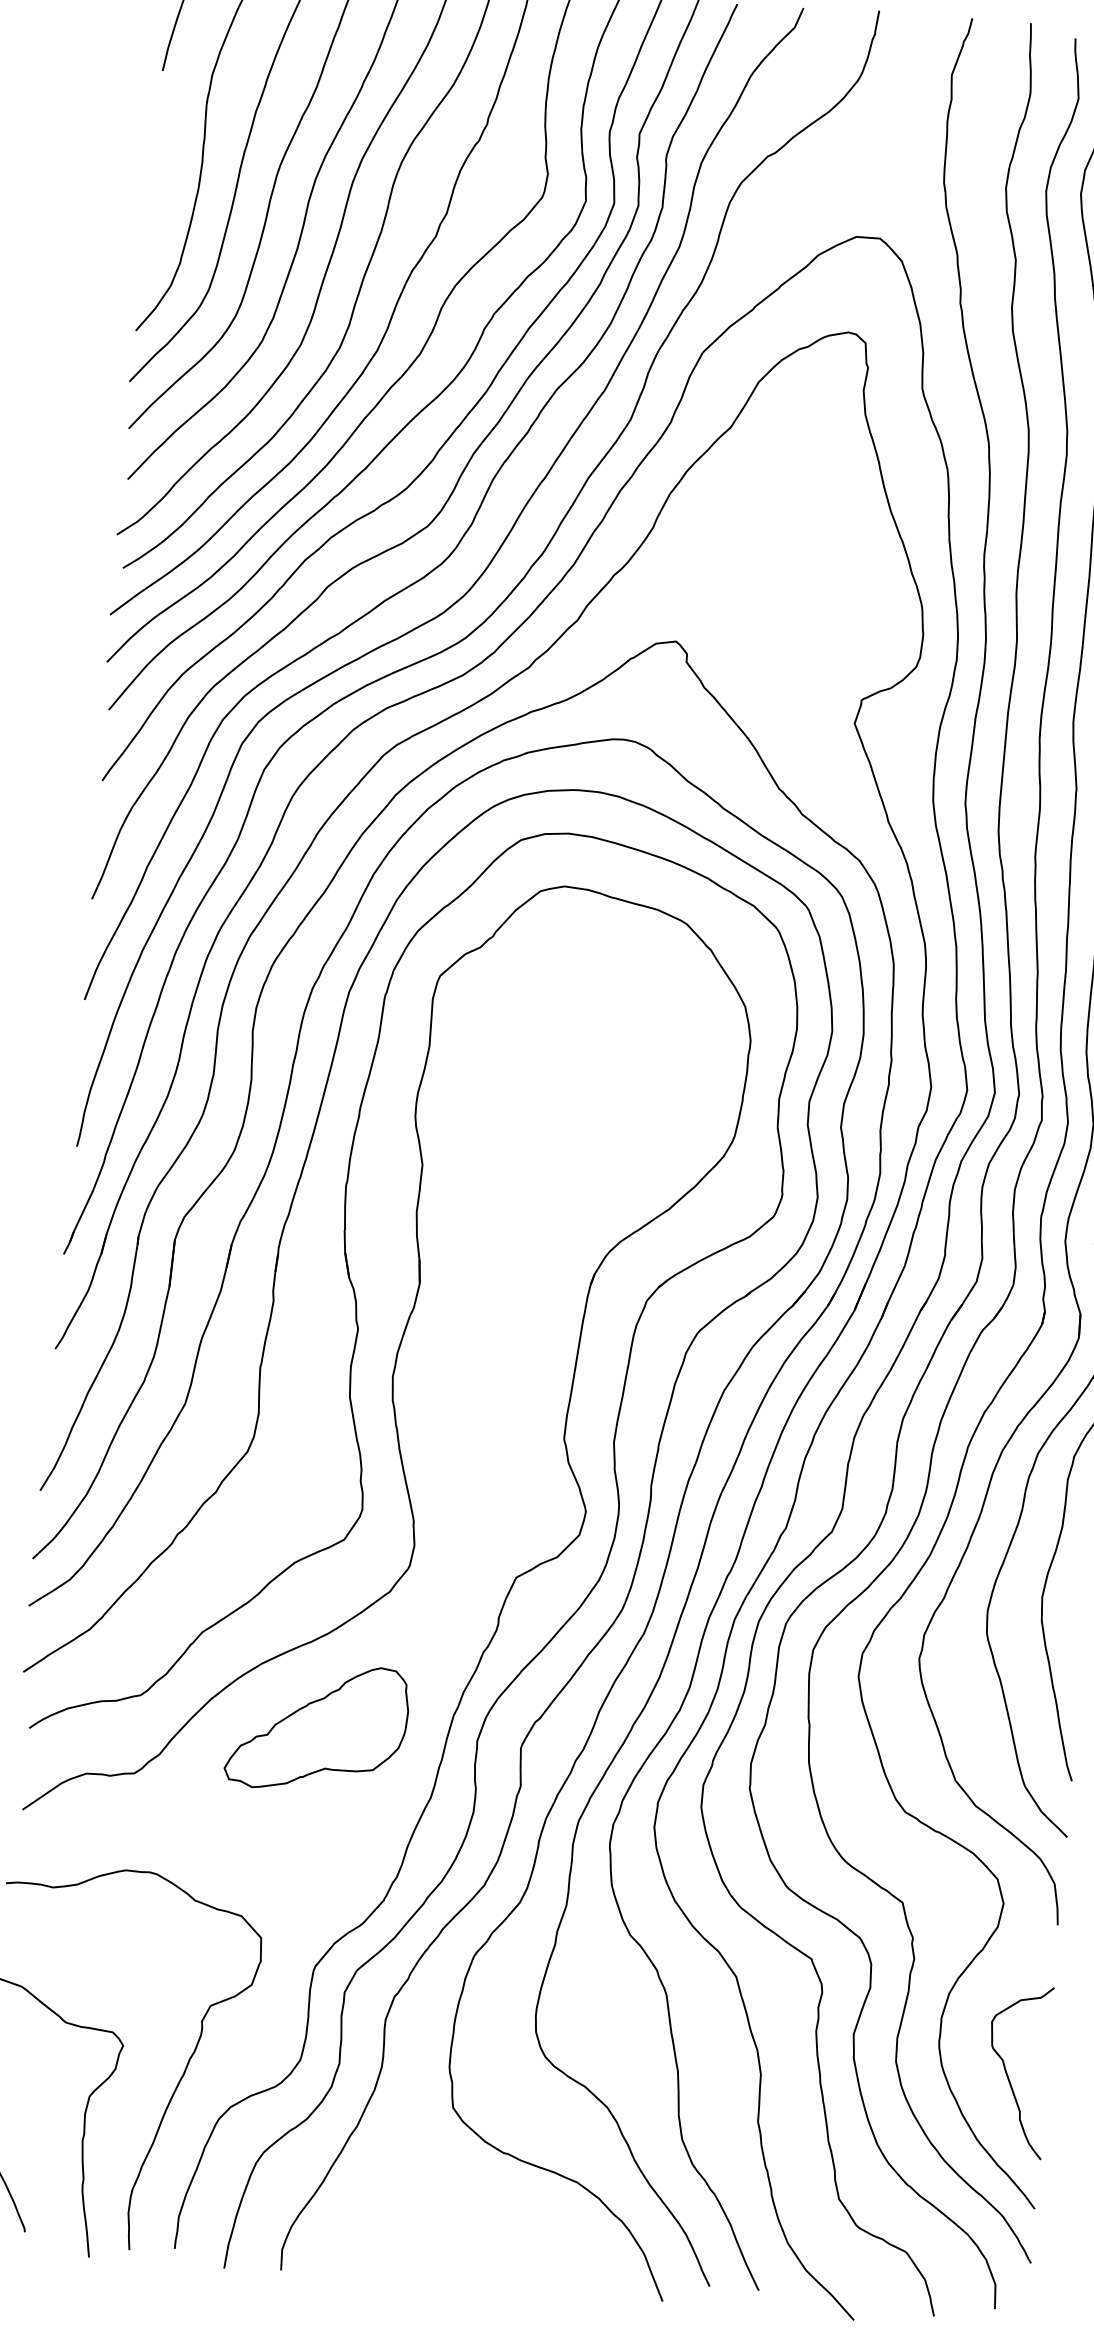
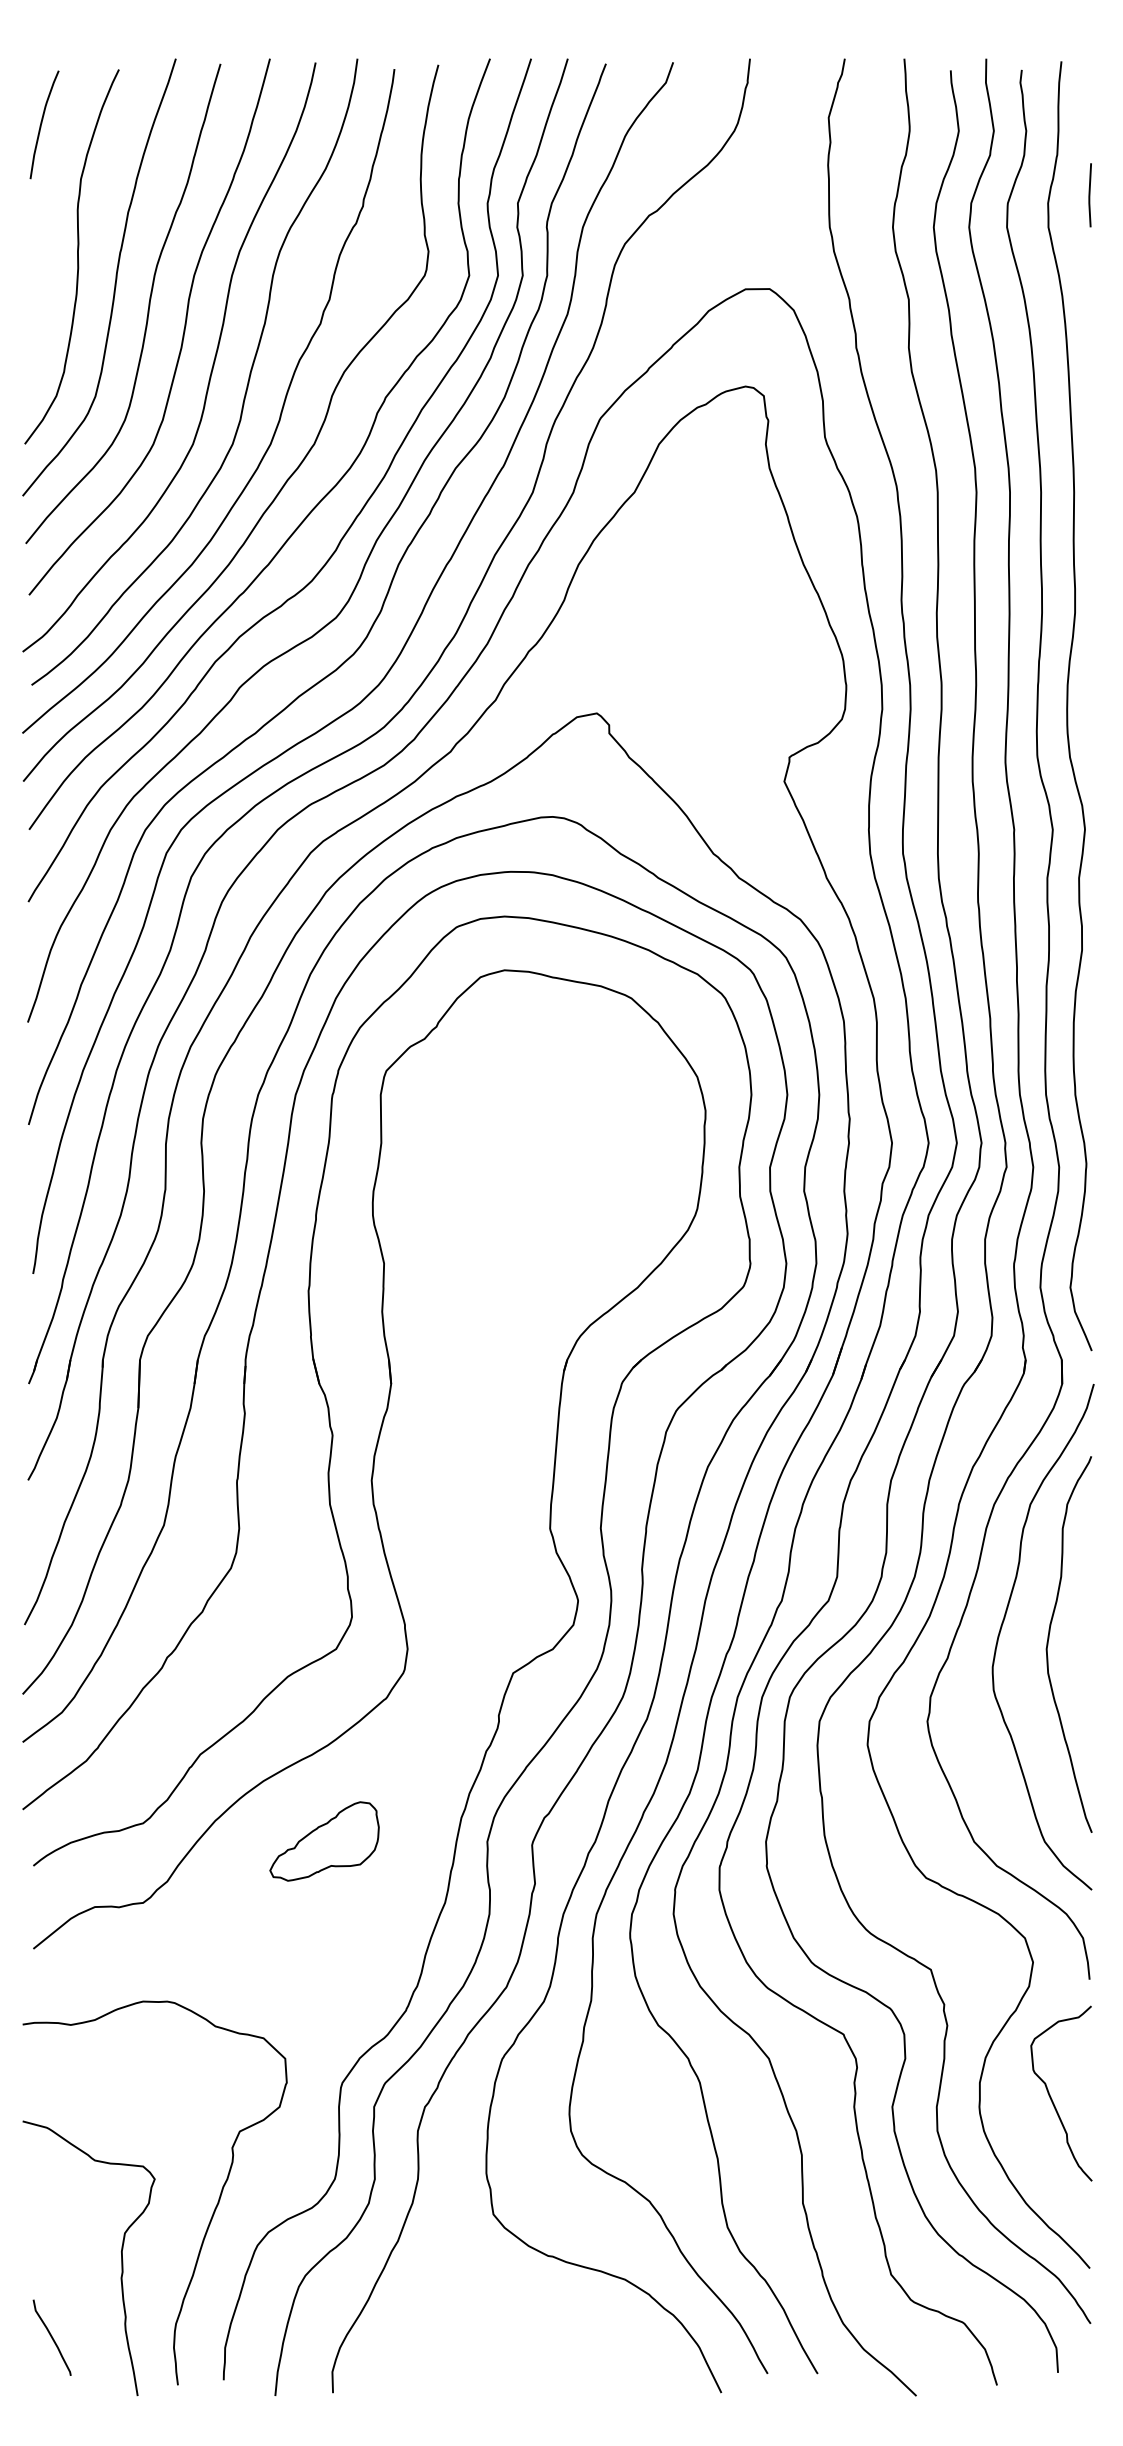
part: (317, 1727) -> (324, 1841), size x0.6
curve: (1007, 2073) -> (1051, 2096), moved

